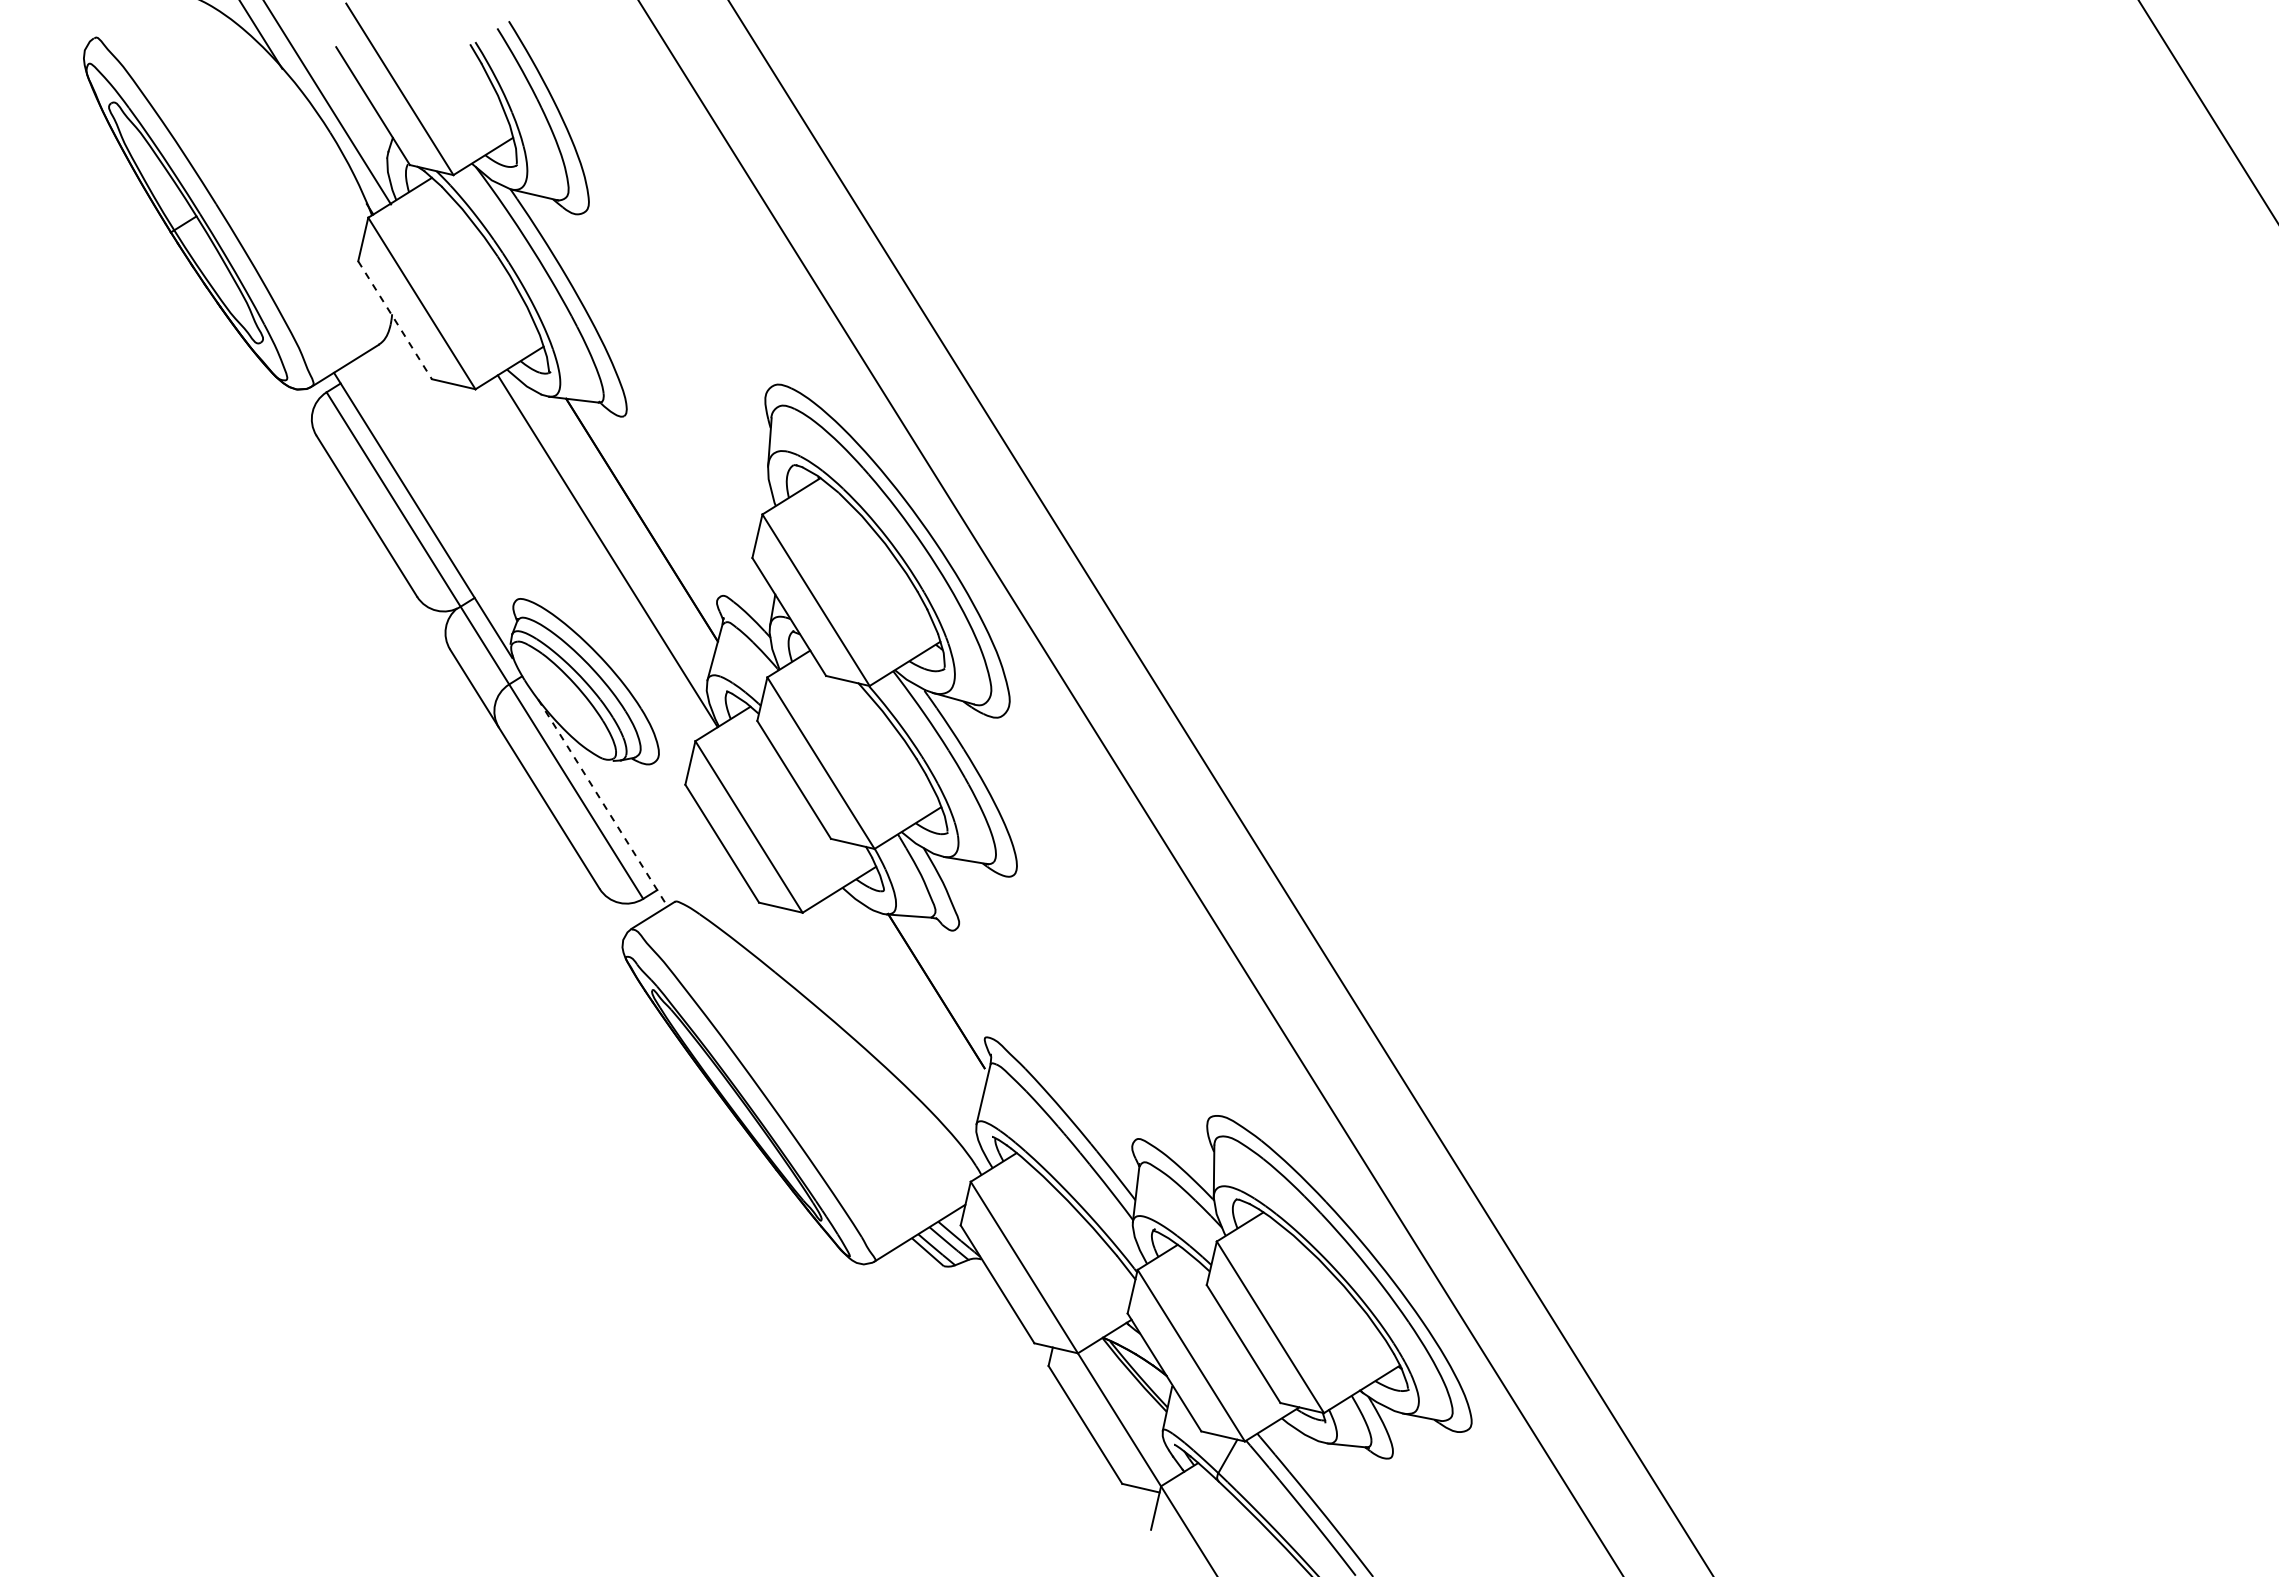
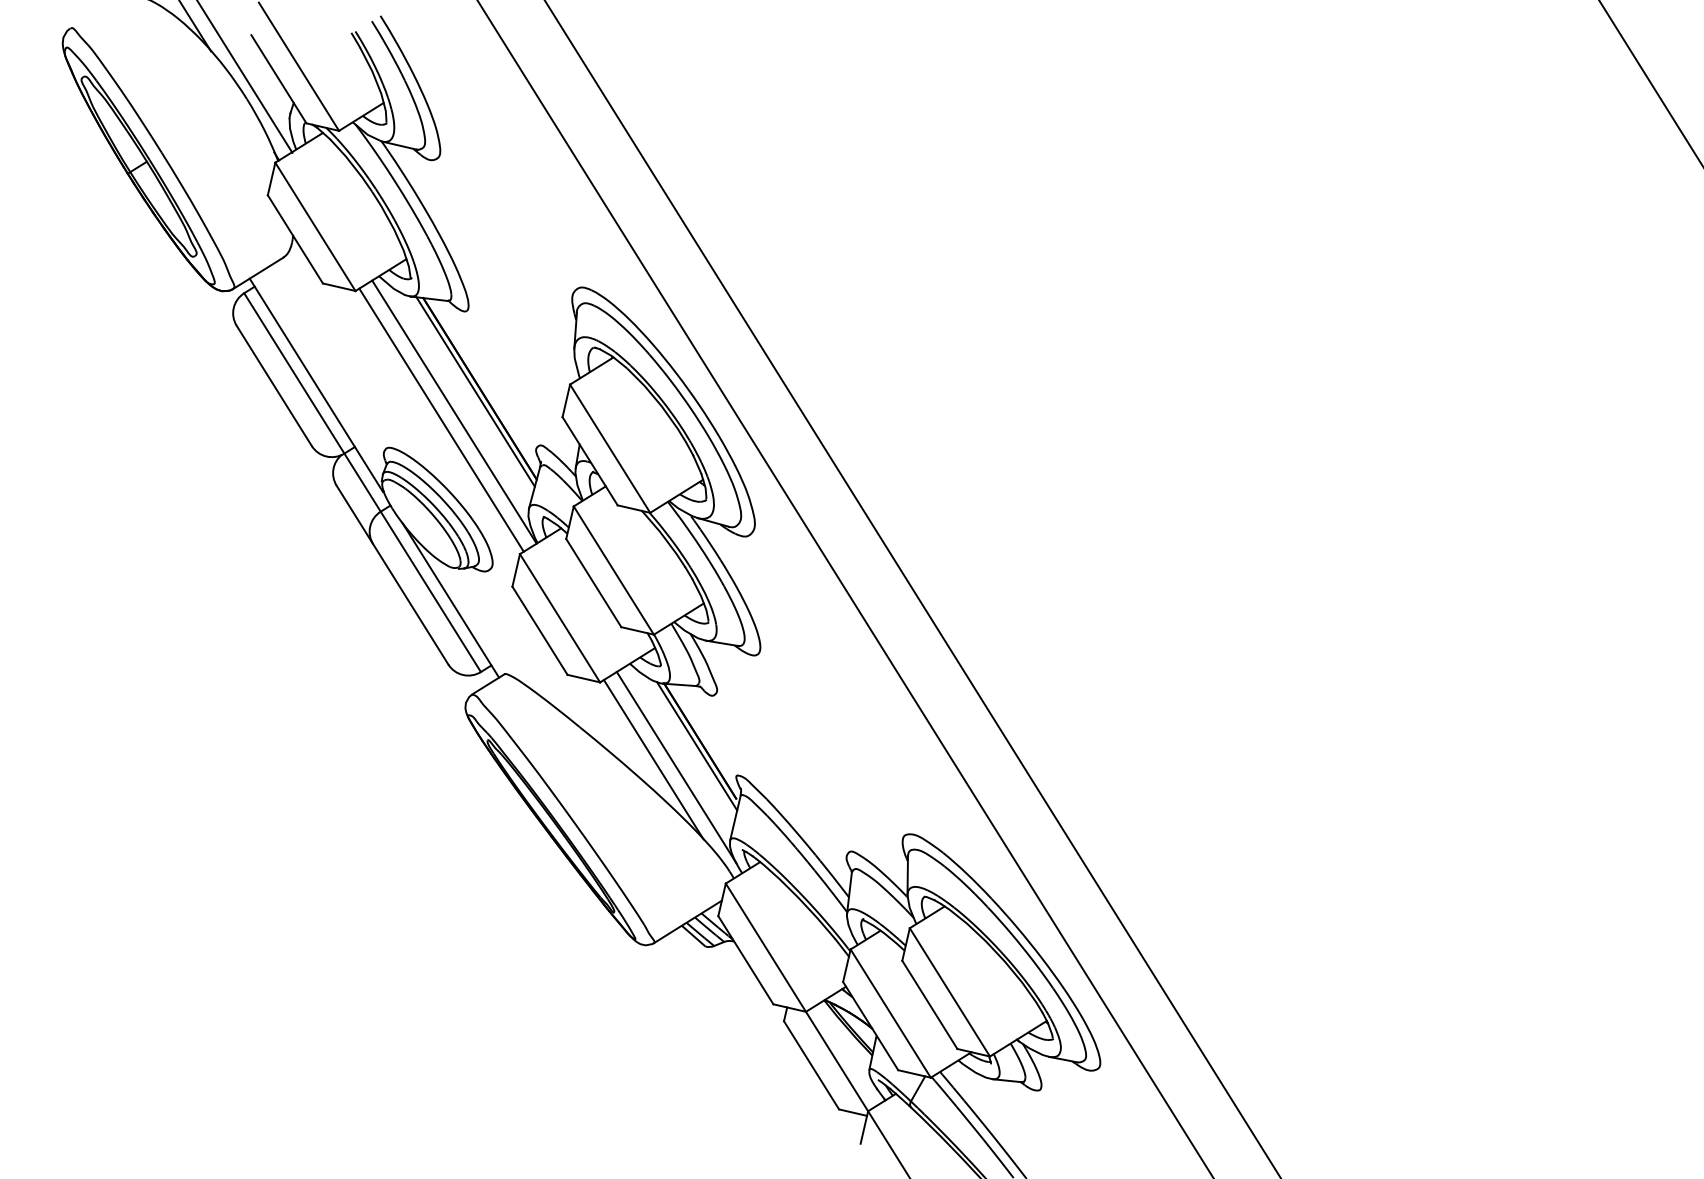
line: (395, 320) -> (295, 239), dashed -> solid
line: (636, 524) -> (475, 392), added
line: (590, 562) -> (441, 420), added
line: (602, 802) -> (450, 599), dashed -> solid
line: (931, 998) -> (696, 746), added
line: (873, 1015) -> (653, 759), added
line: (904, 1026) -> (676, 767), added

